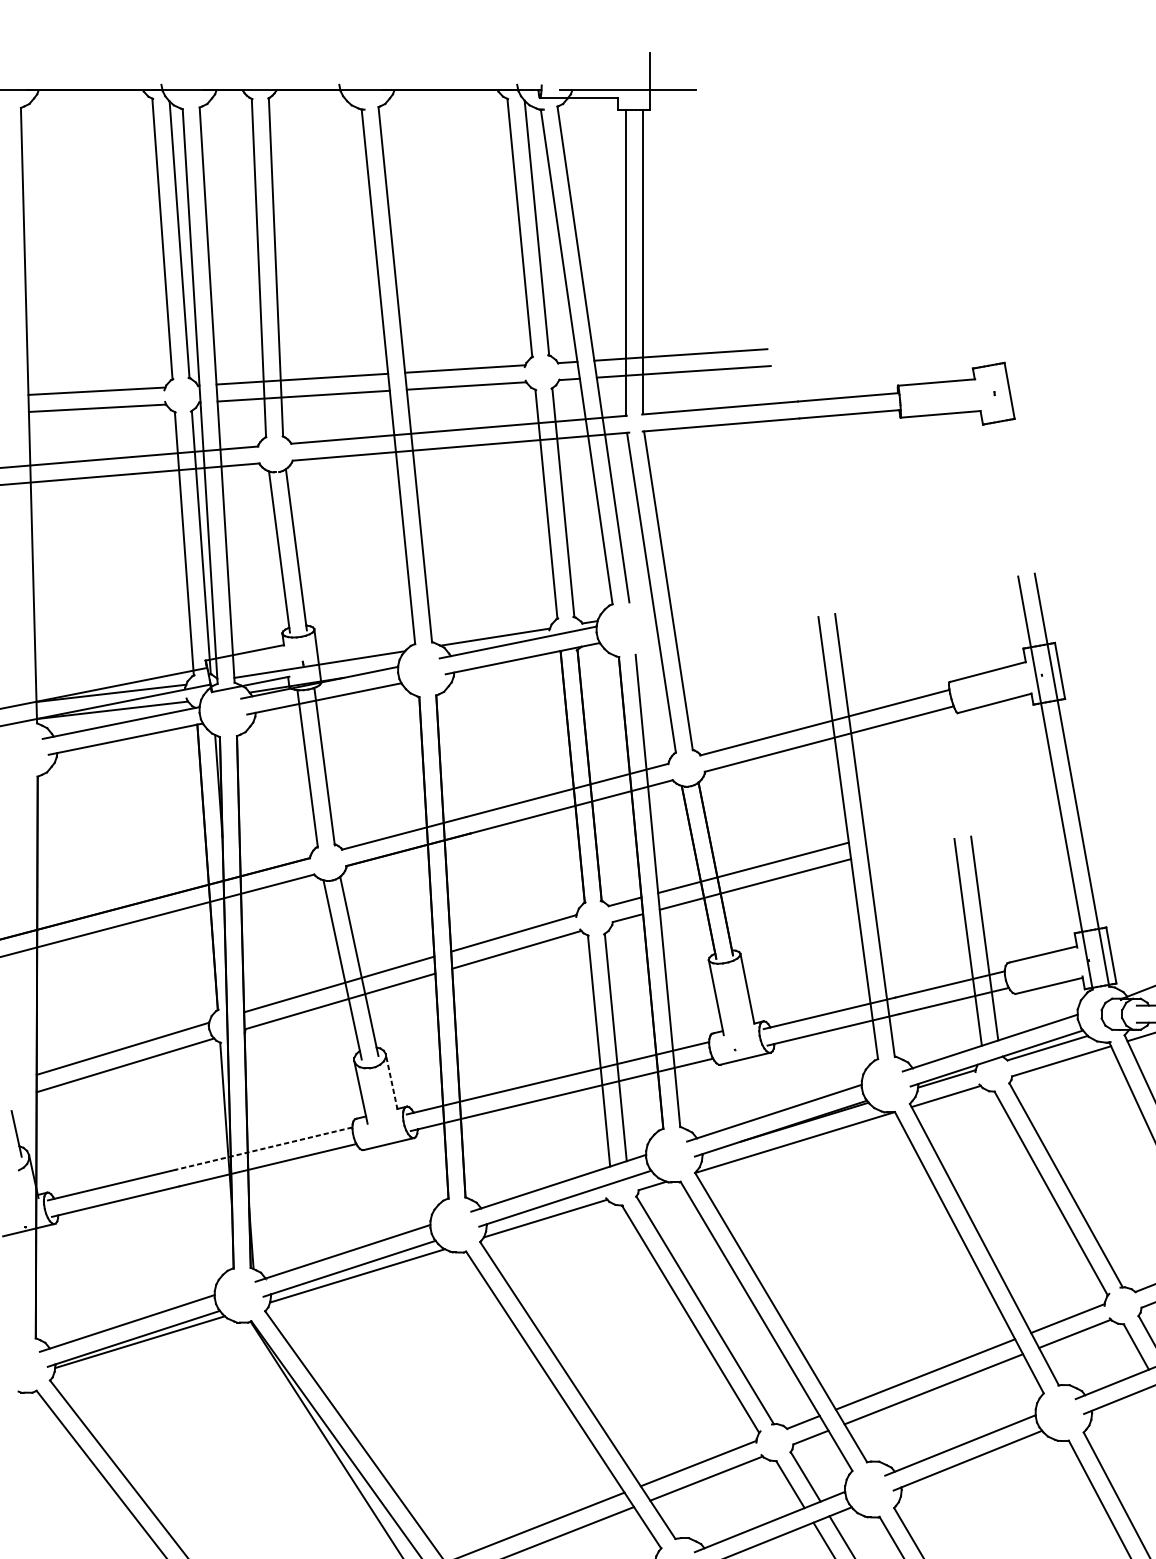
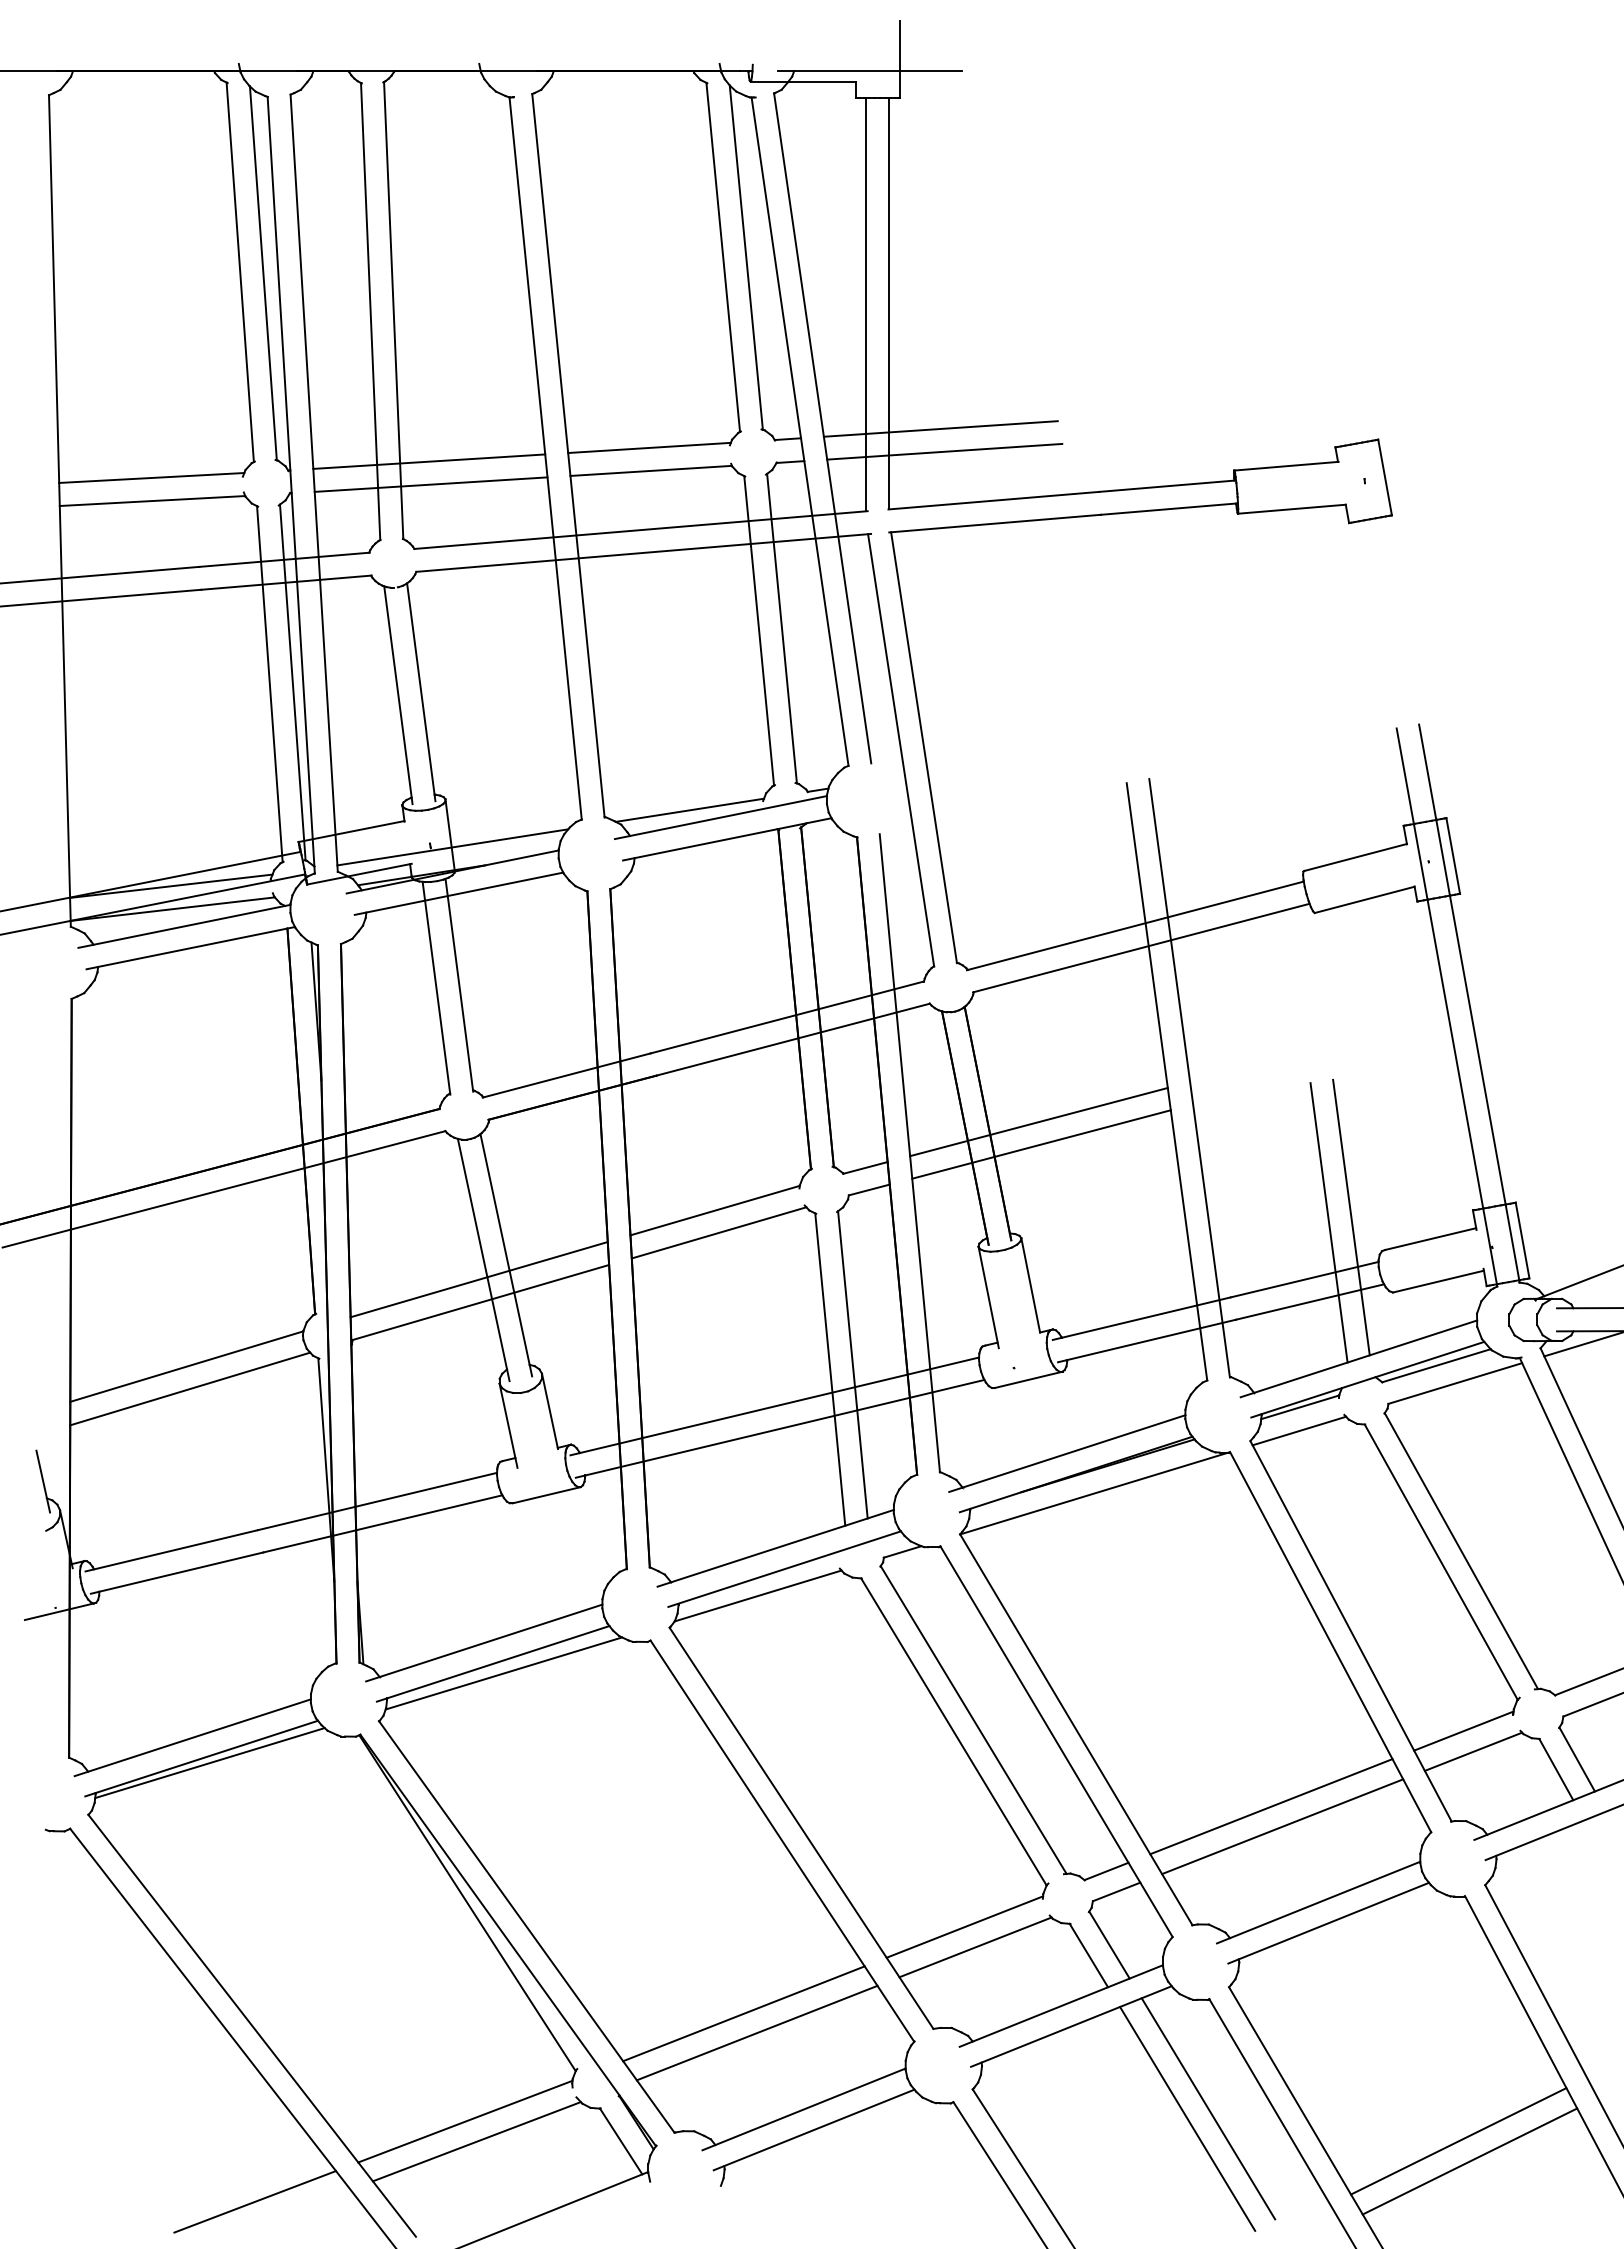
line: (392, 1082) -> (550, 1411), dashed -> solid
line: (264, 1148) -> (377, 1501), dashed -> solid

